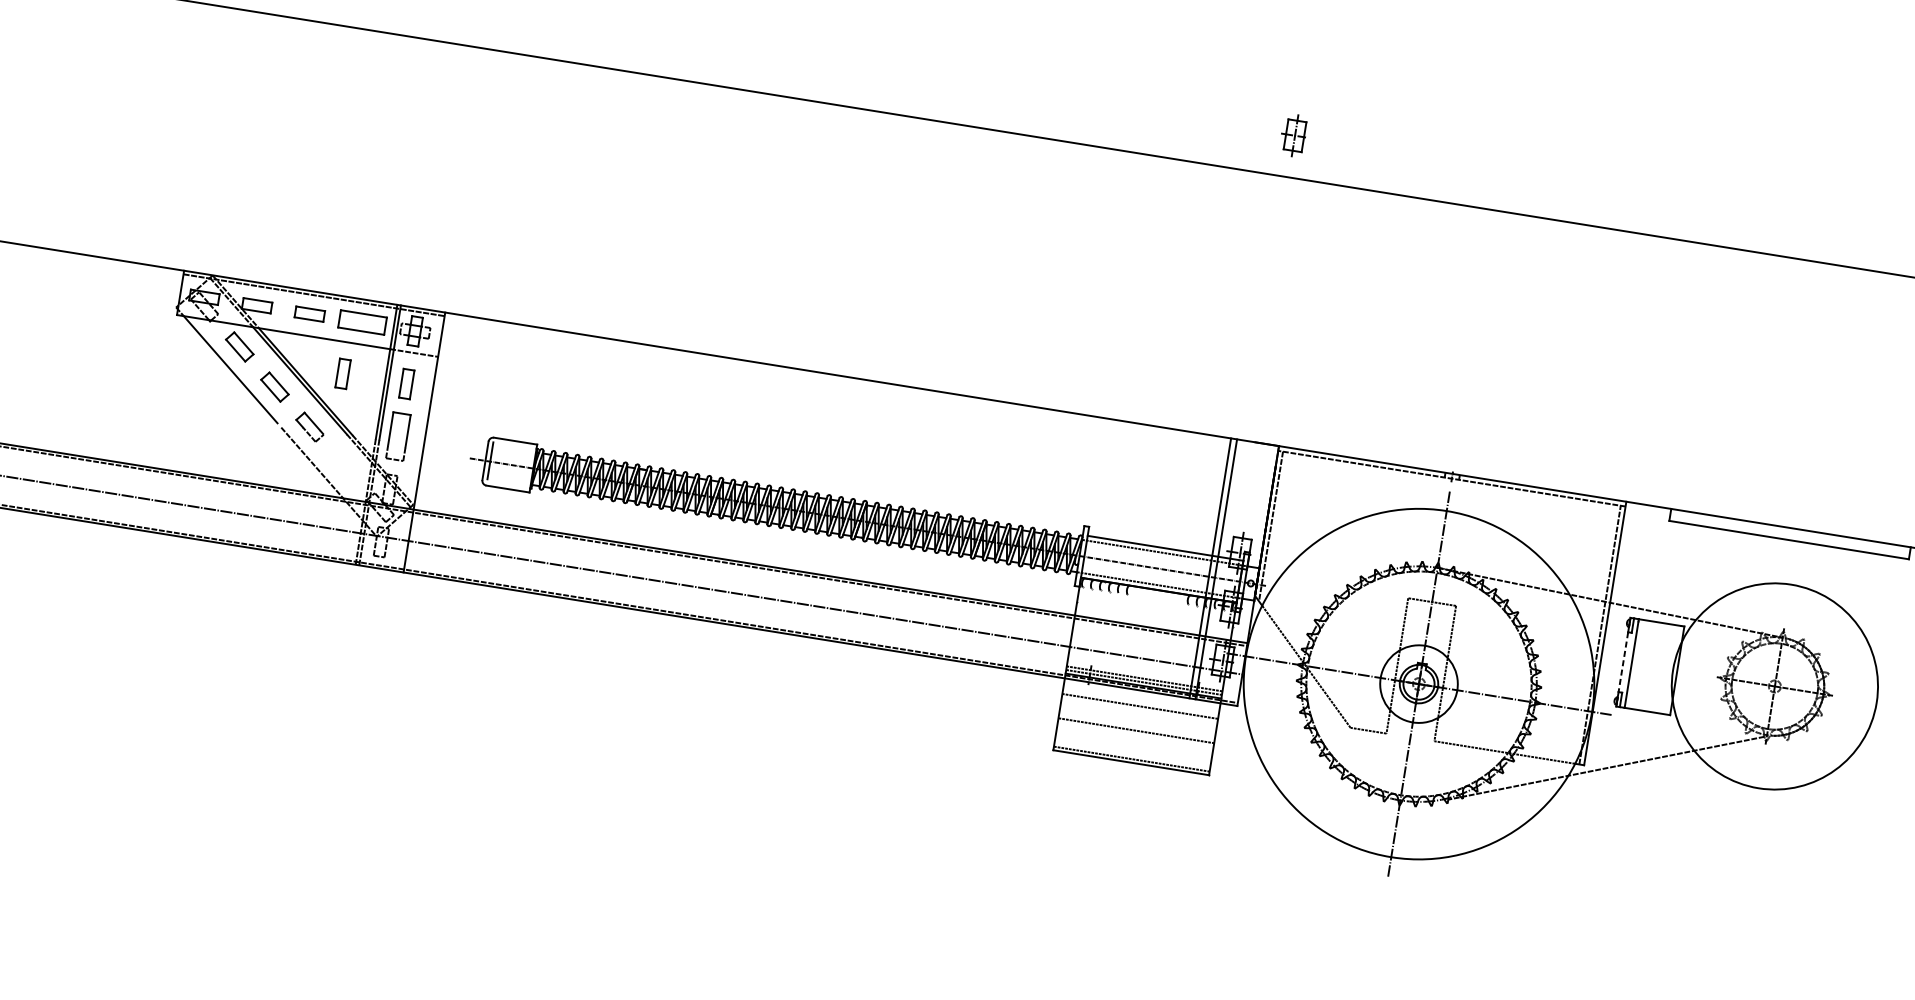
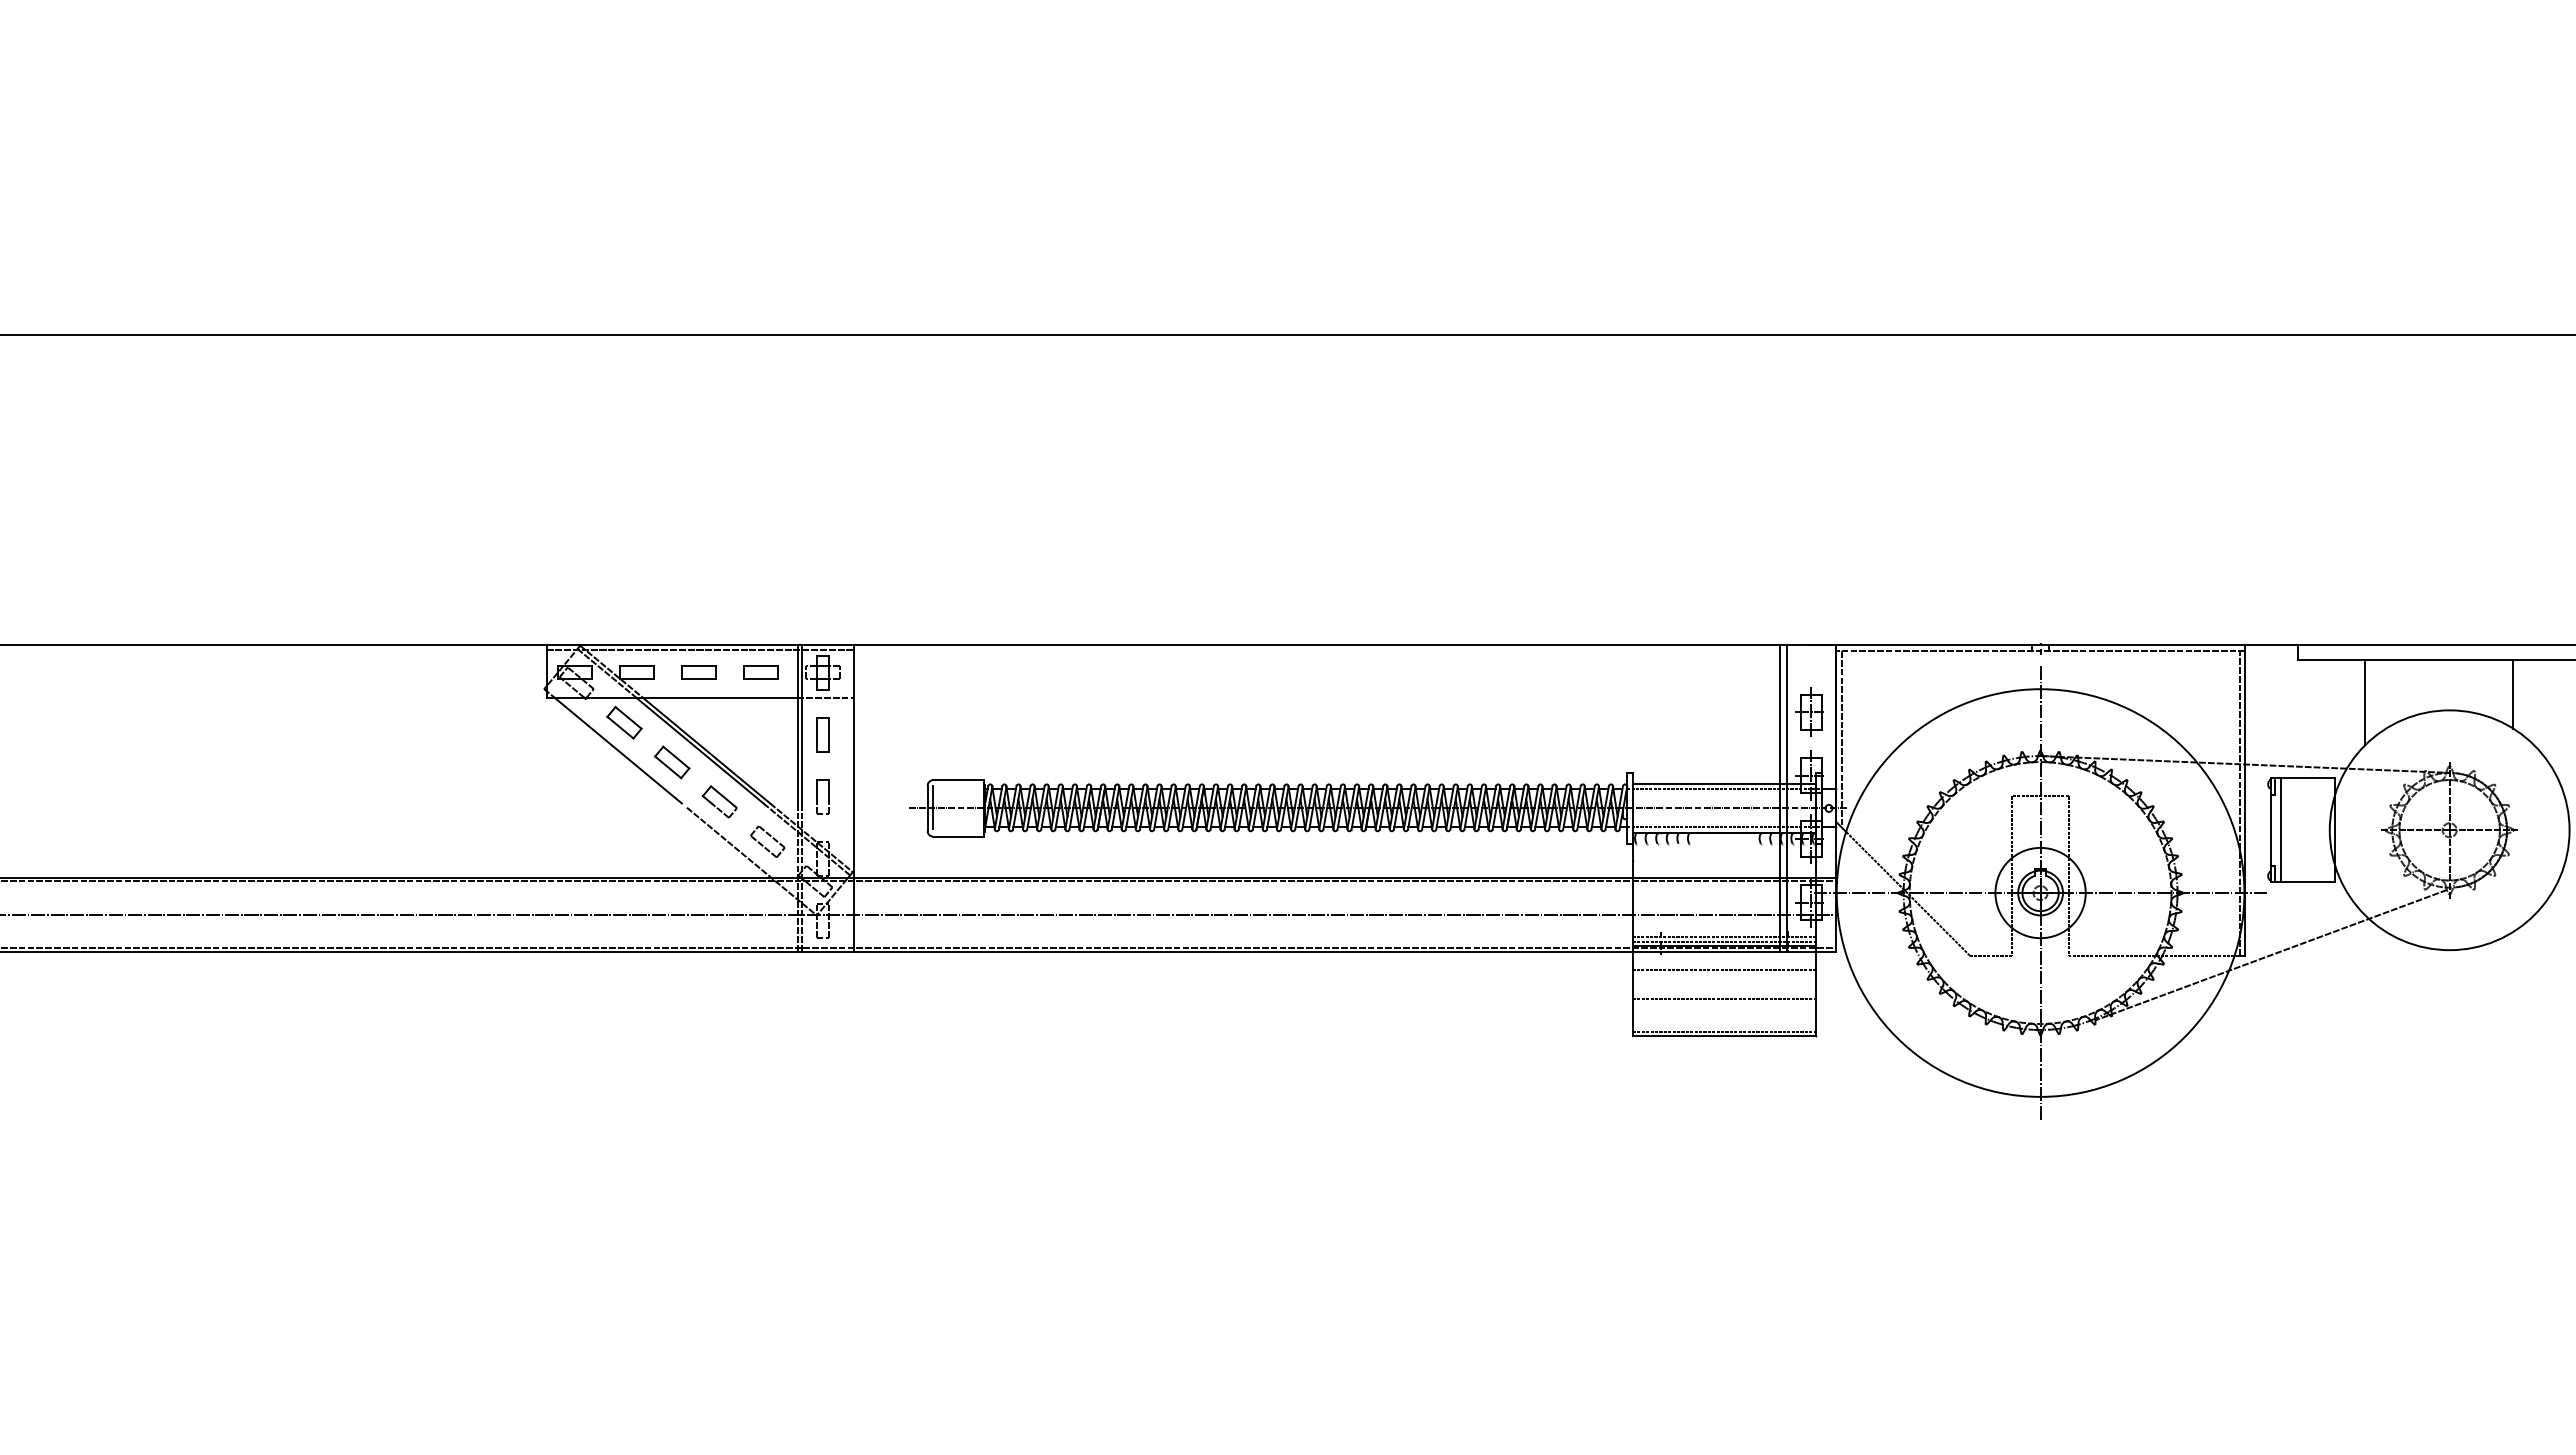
part: (1293, 134) -> (1809, 711), moved
part: (362, 322) -> (760, 672), size x0.62
part: (342, 373) -> (747, 734), removed
part: (397, 436) -> (822, 796), size x0.62
part: (345, 467) -> (767, 841), added
line: (1720, 566) -> (2365, 702), added
line: (1847, 579) -> (2513, 693), added
line: (1623, 662) -> (2271, 830), dashed -> solid

